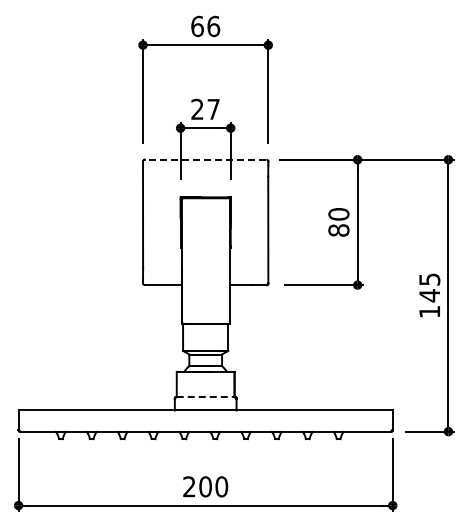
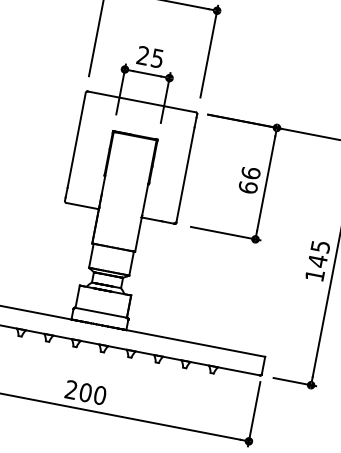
text: (213, 109) -> (157, 58), 27 -> 25
line: (205, 159) -> (141, 101), dashed -> solid
text: (338, 221) -> (249, 179), 80 -> 66
line: (205, 396) -> (101, 312), dashed -> solid

